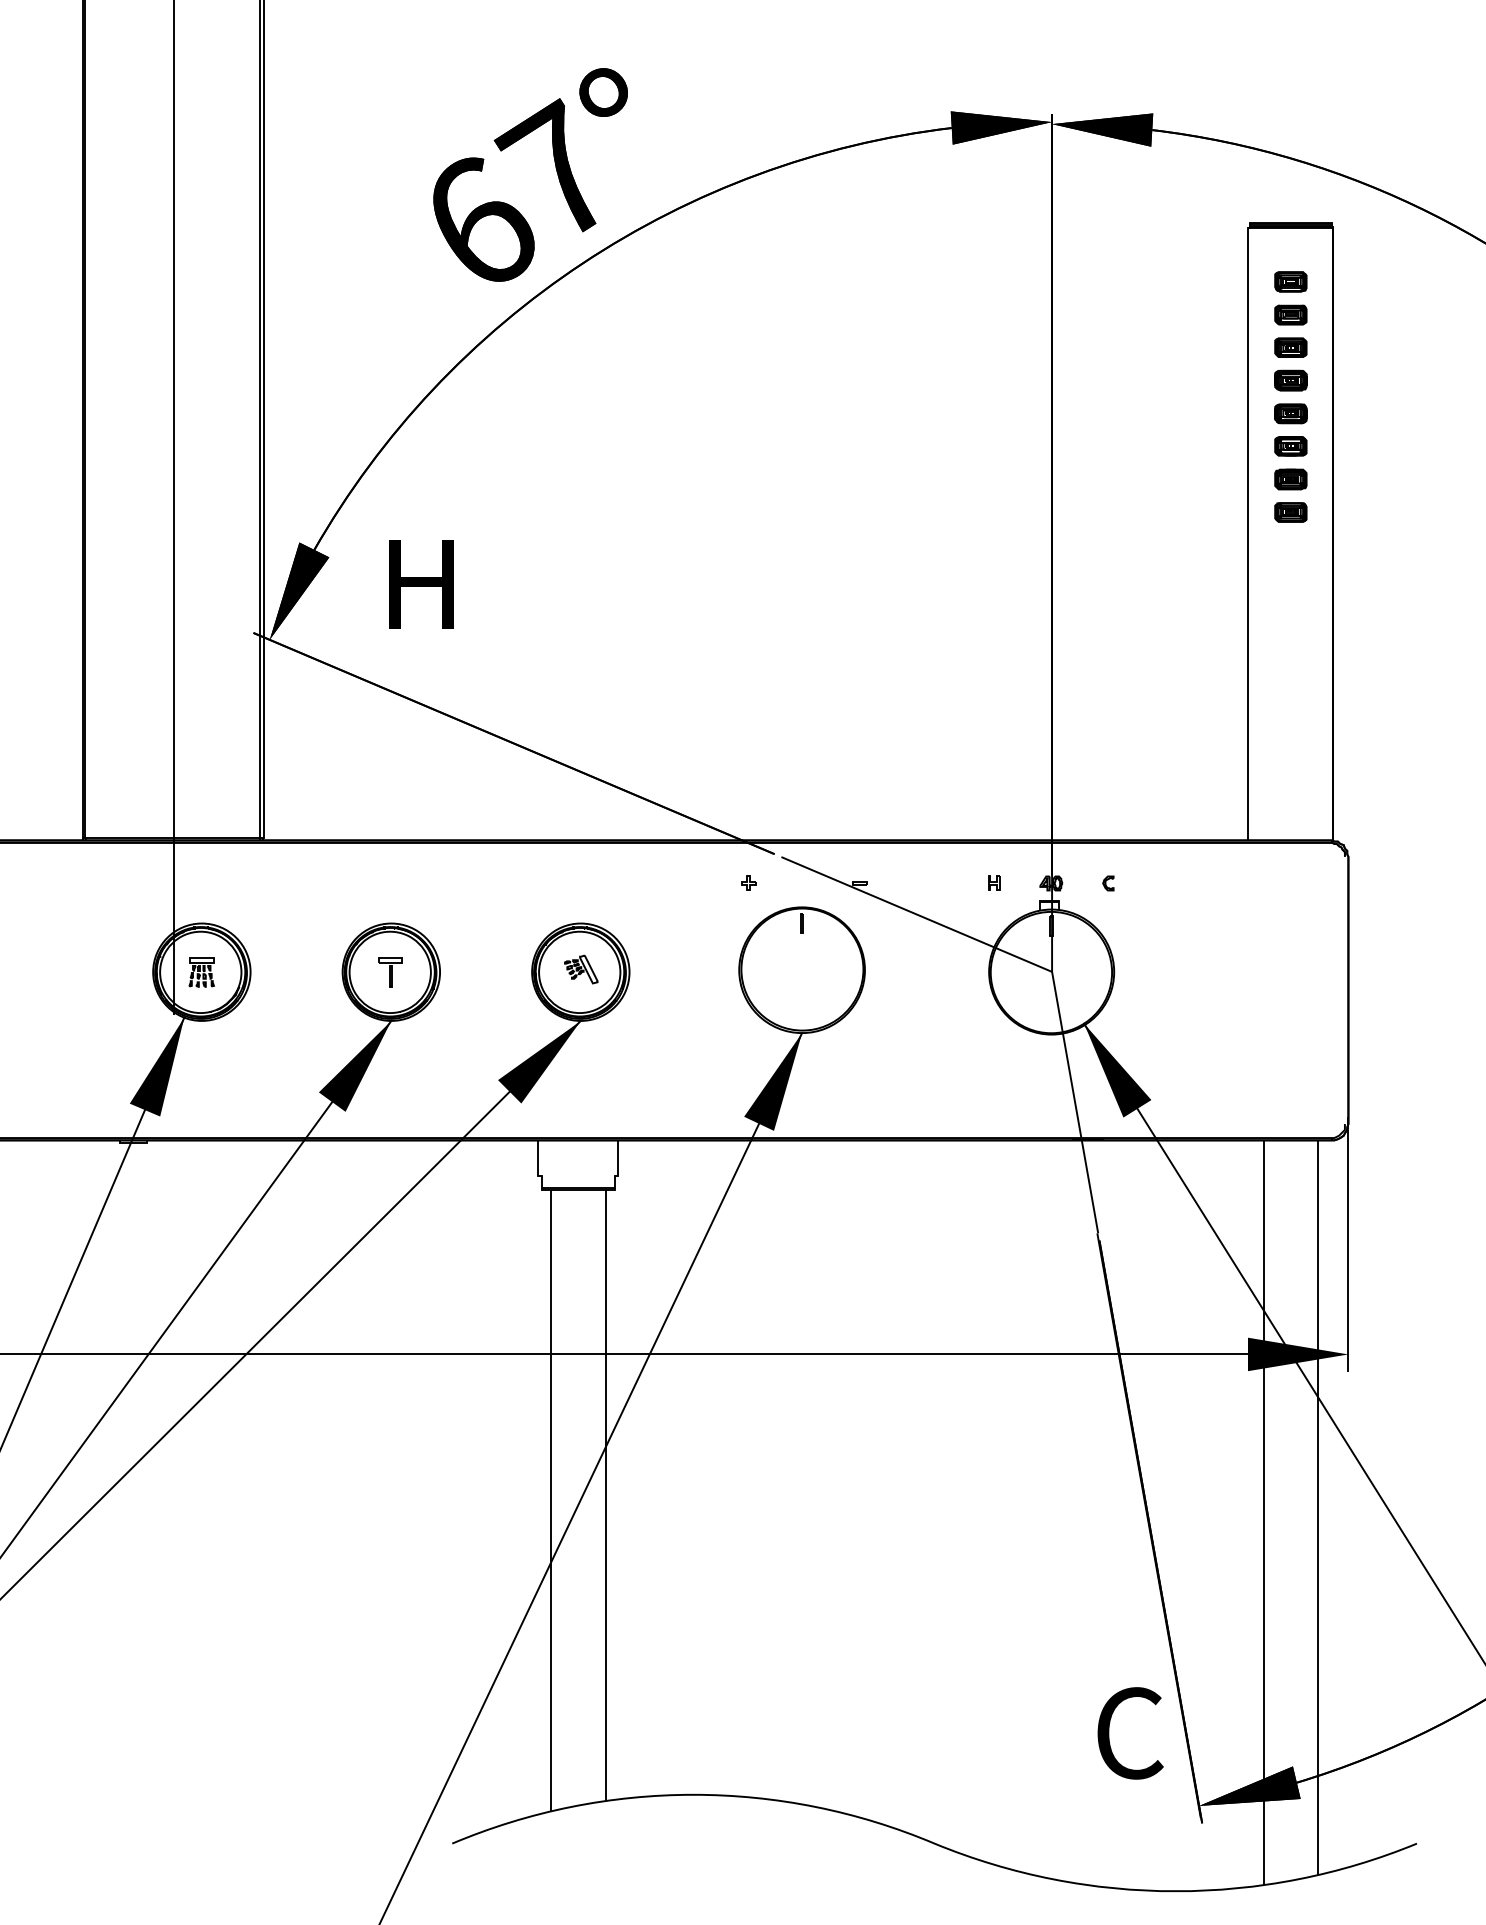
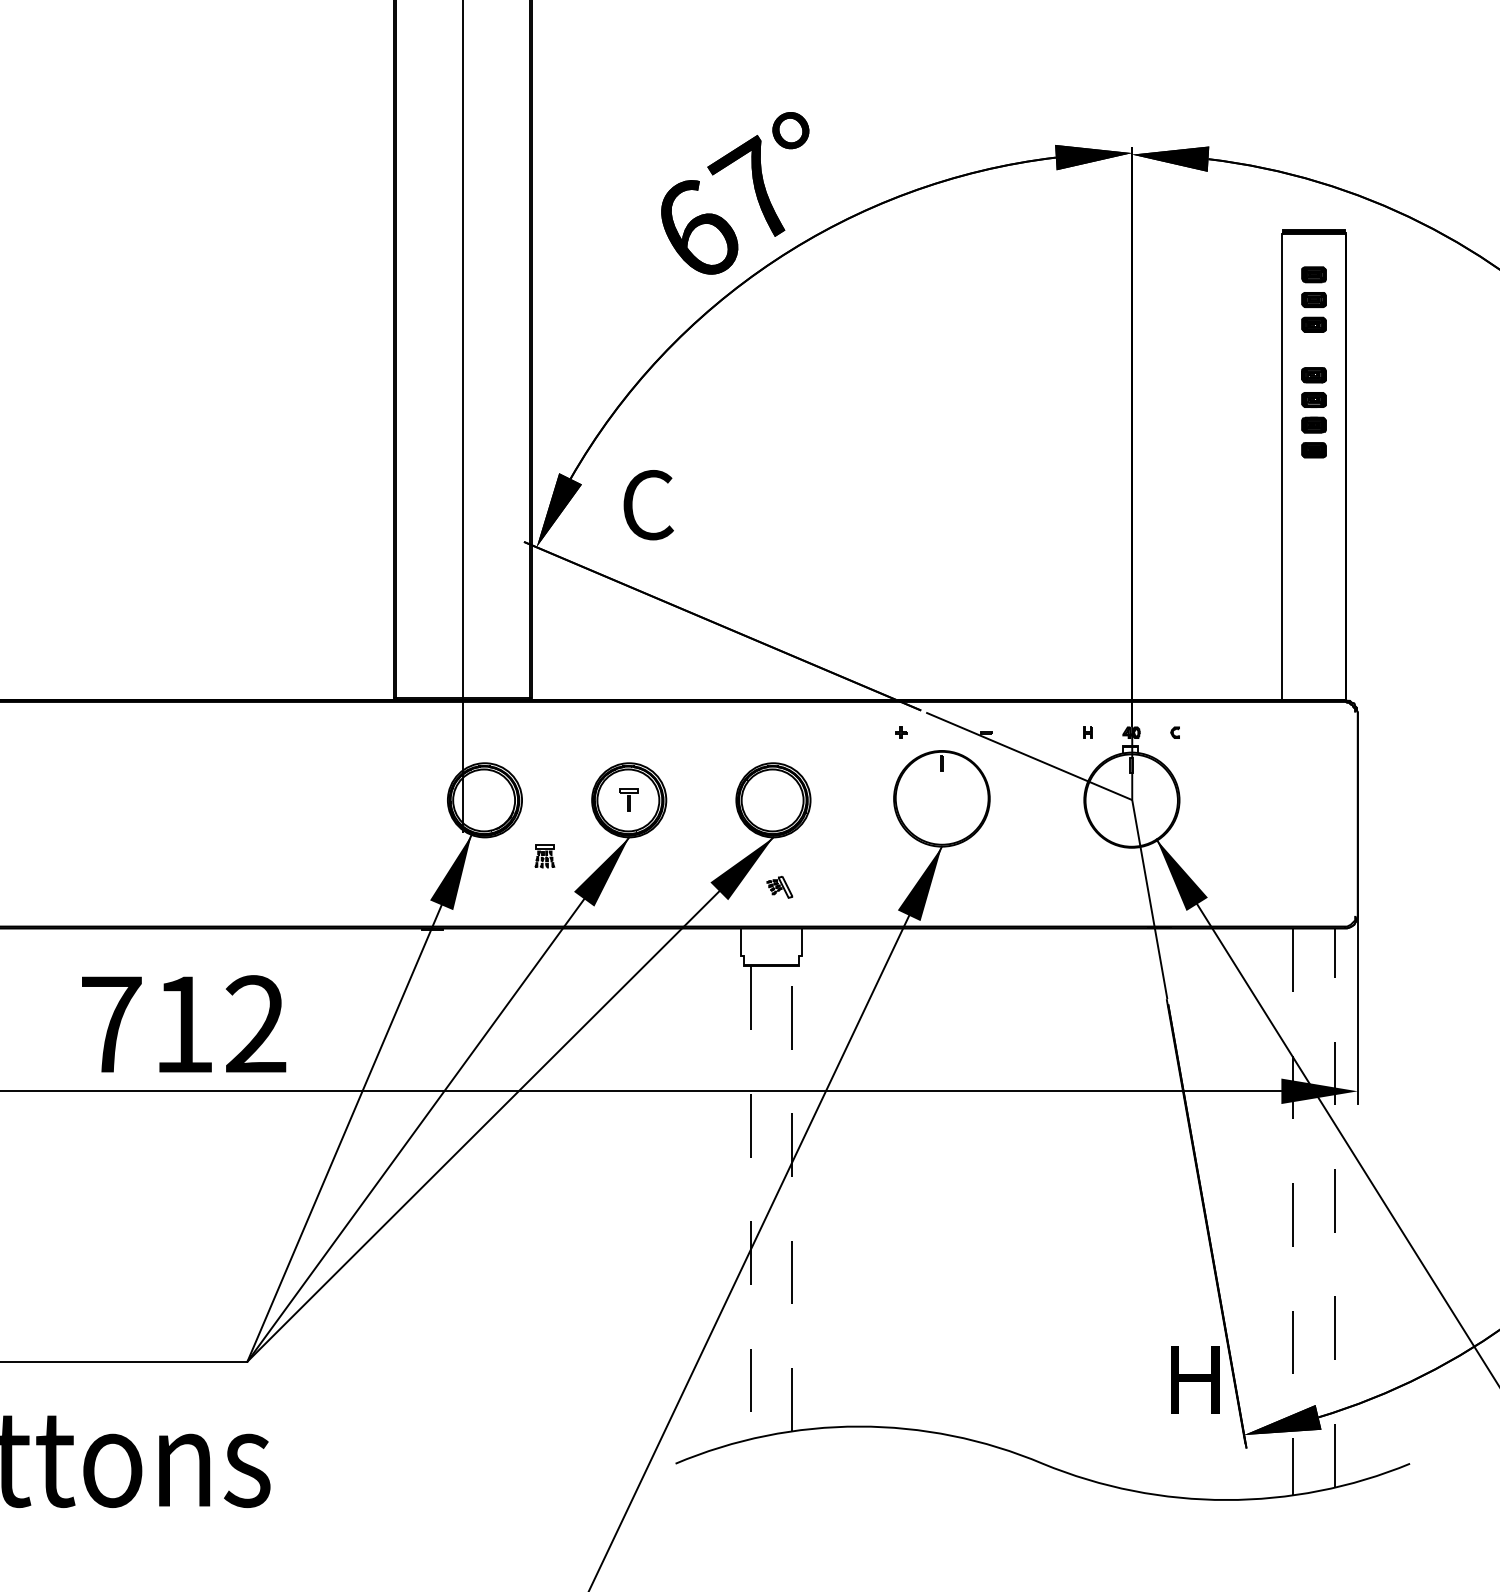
part: (1290, 380) -> (1313, 349), removed
text: (418, 584) -> (649, 505), H -> C
part: (580, 969) -> (779, 887), moved
part: (201, 972) -> (544, 856), moved
line: (605, 1496) -> (792, 1199), solid -> dashed
line: (550, 1501) -> (750, 1203), solid -> dashed
line: (1317, 1507) -> (1334, 1207), solid -> dashed
line: (1263, 1512) -> (1293, 1211), solid -> dashed
text: (1132, 1732) -> (1193, 1379), C -> H

